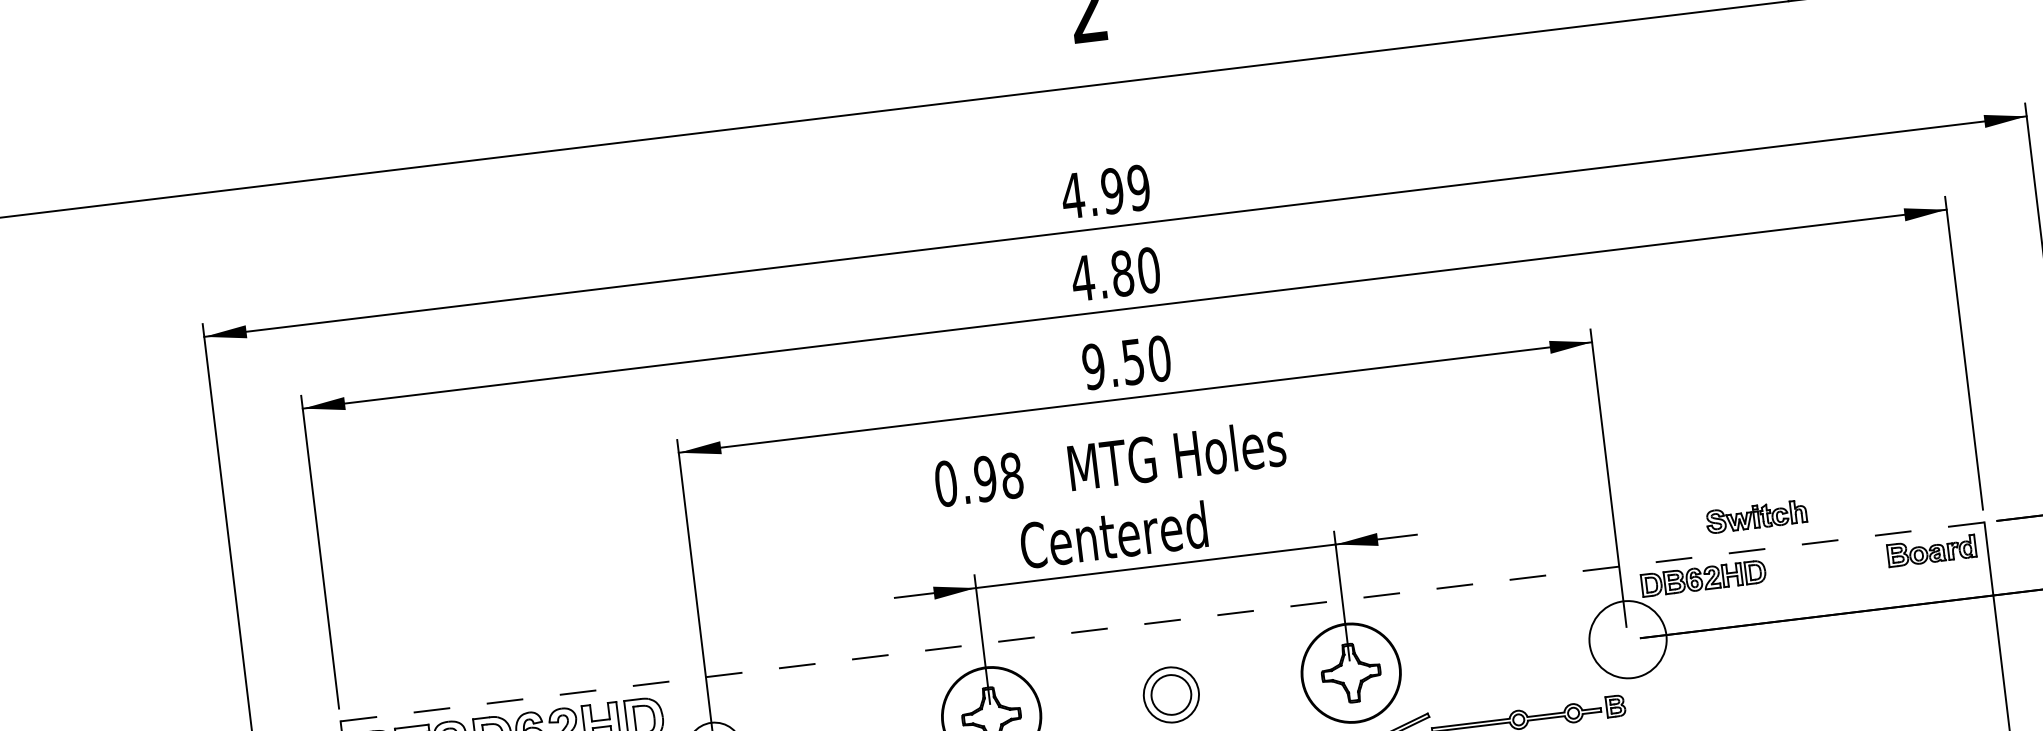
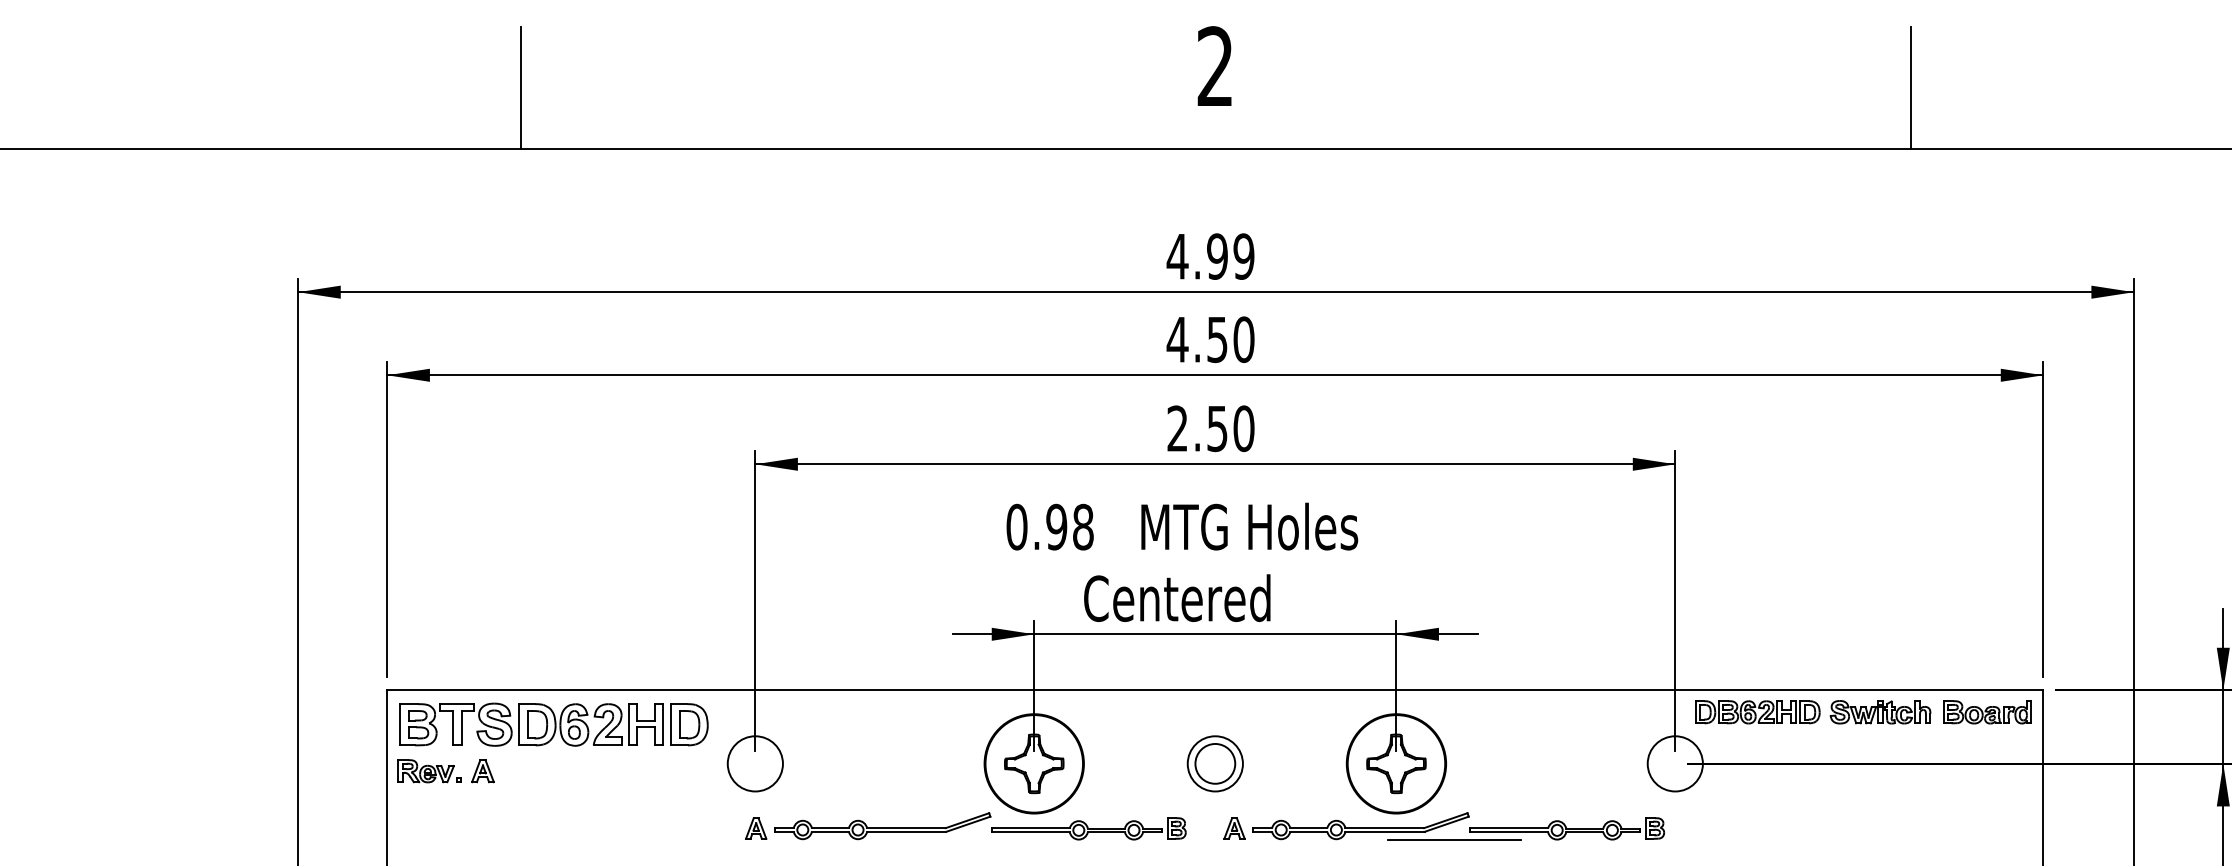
line: (401, 106) -> (521, 87), added
text: (1122, 273) -> (1217, 339), 4.80 -> 4.50
text: (1093, 366) -> (1177, 428), 9.50 -> 2.50
part: (1756, 517) -> (1880, 712), moved
line: (1162, 622) -> (1215, 690), dashed -> solid
circle: (1627, 639) -> (1674, 763), size x0.71

